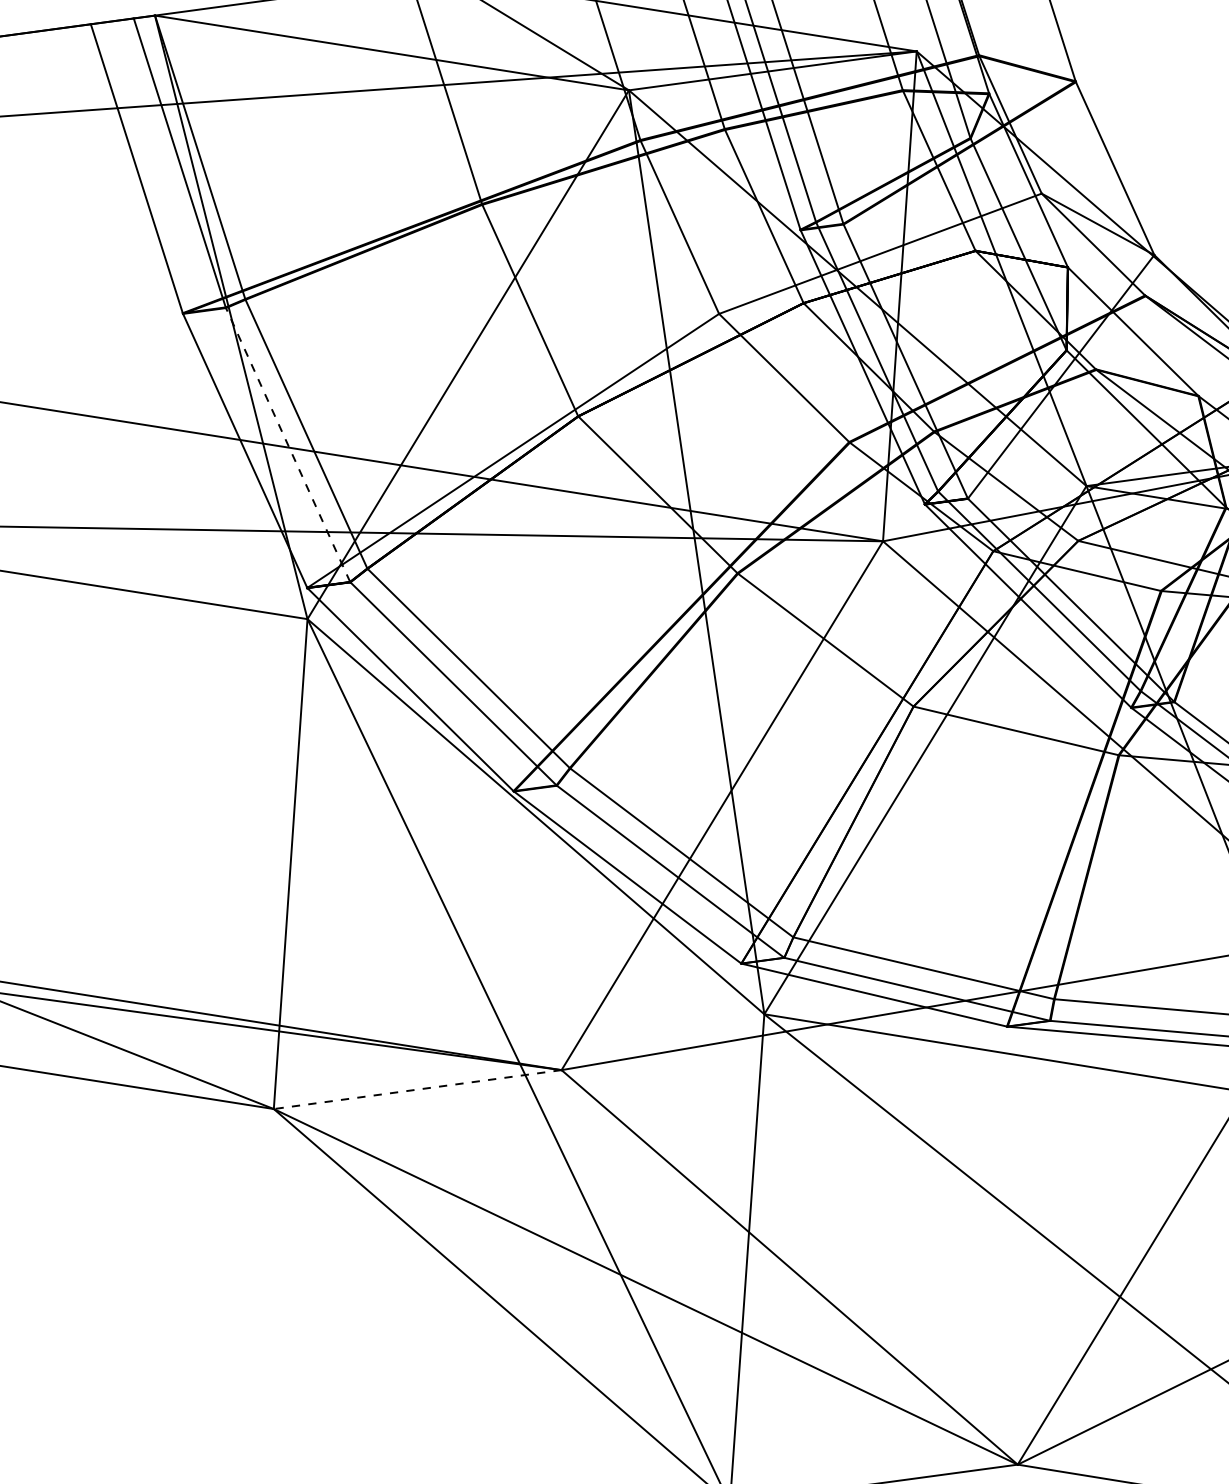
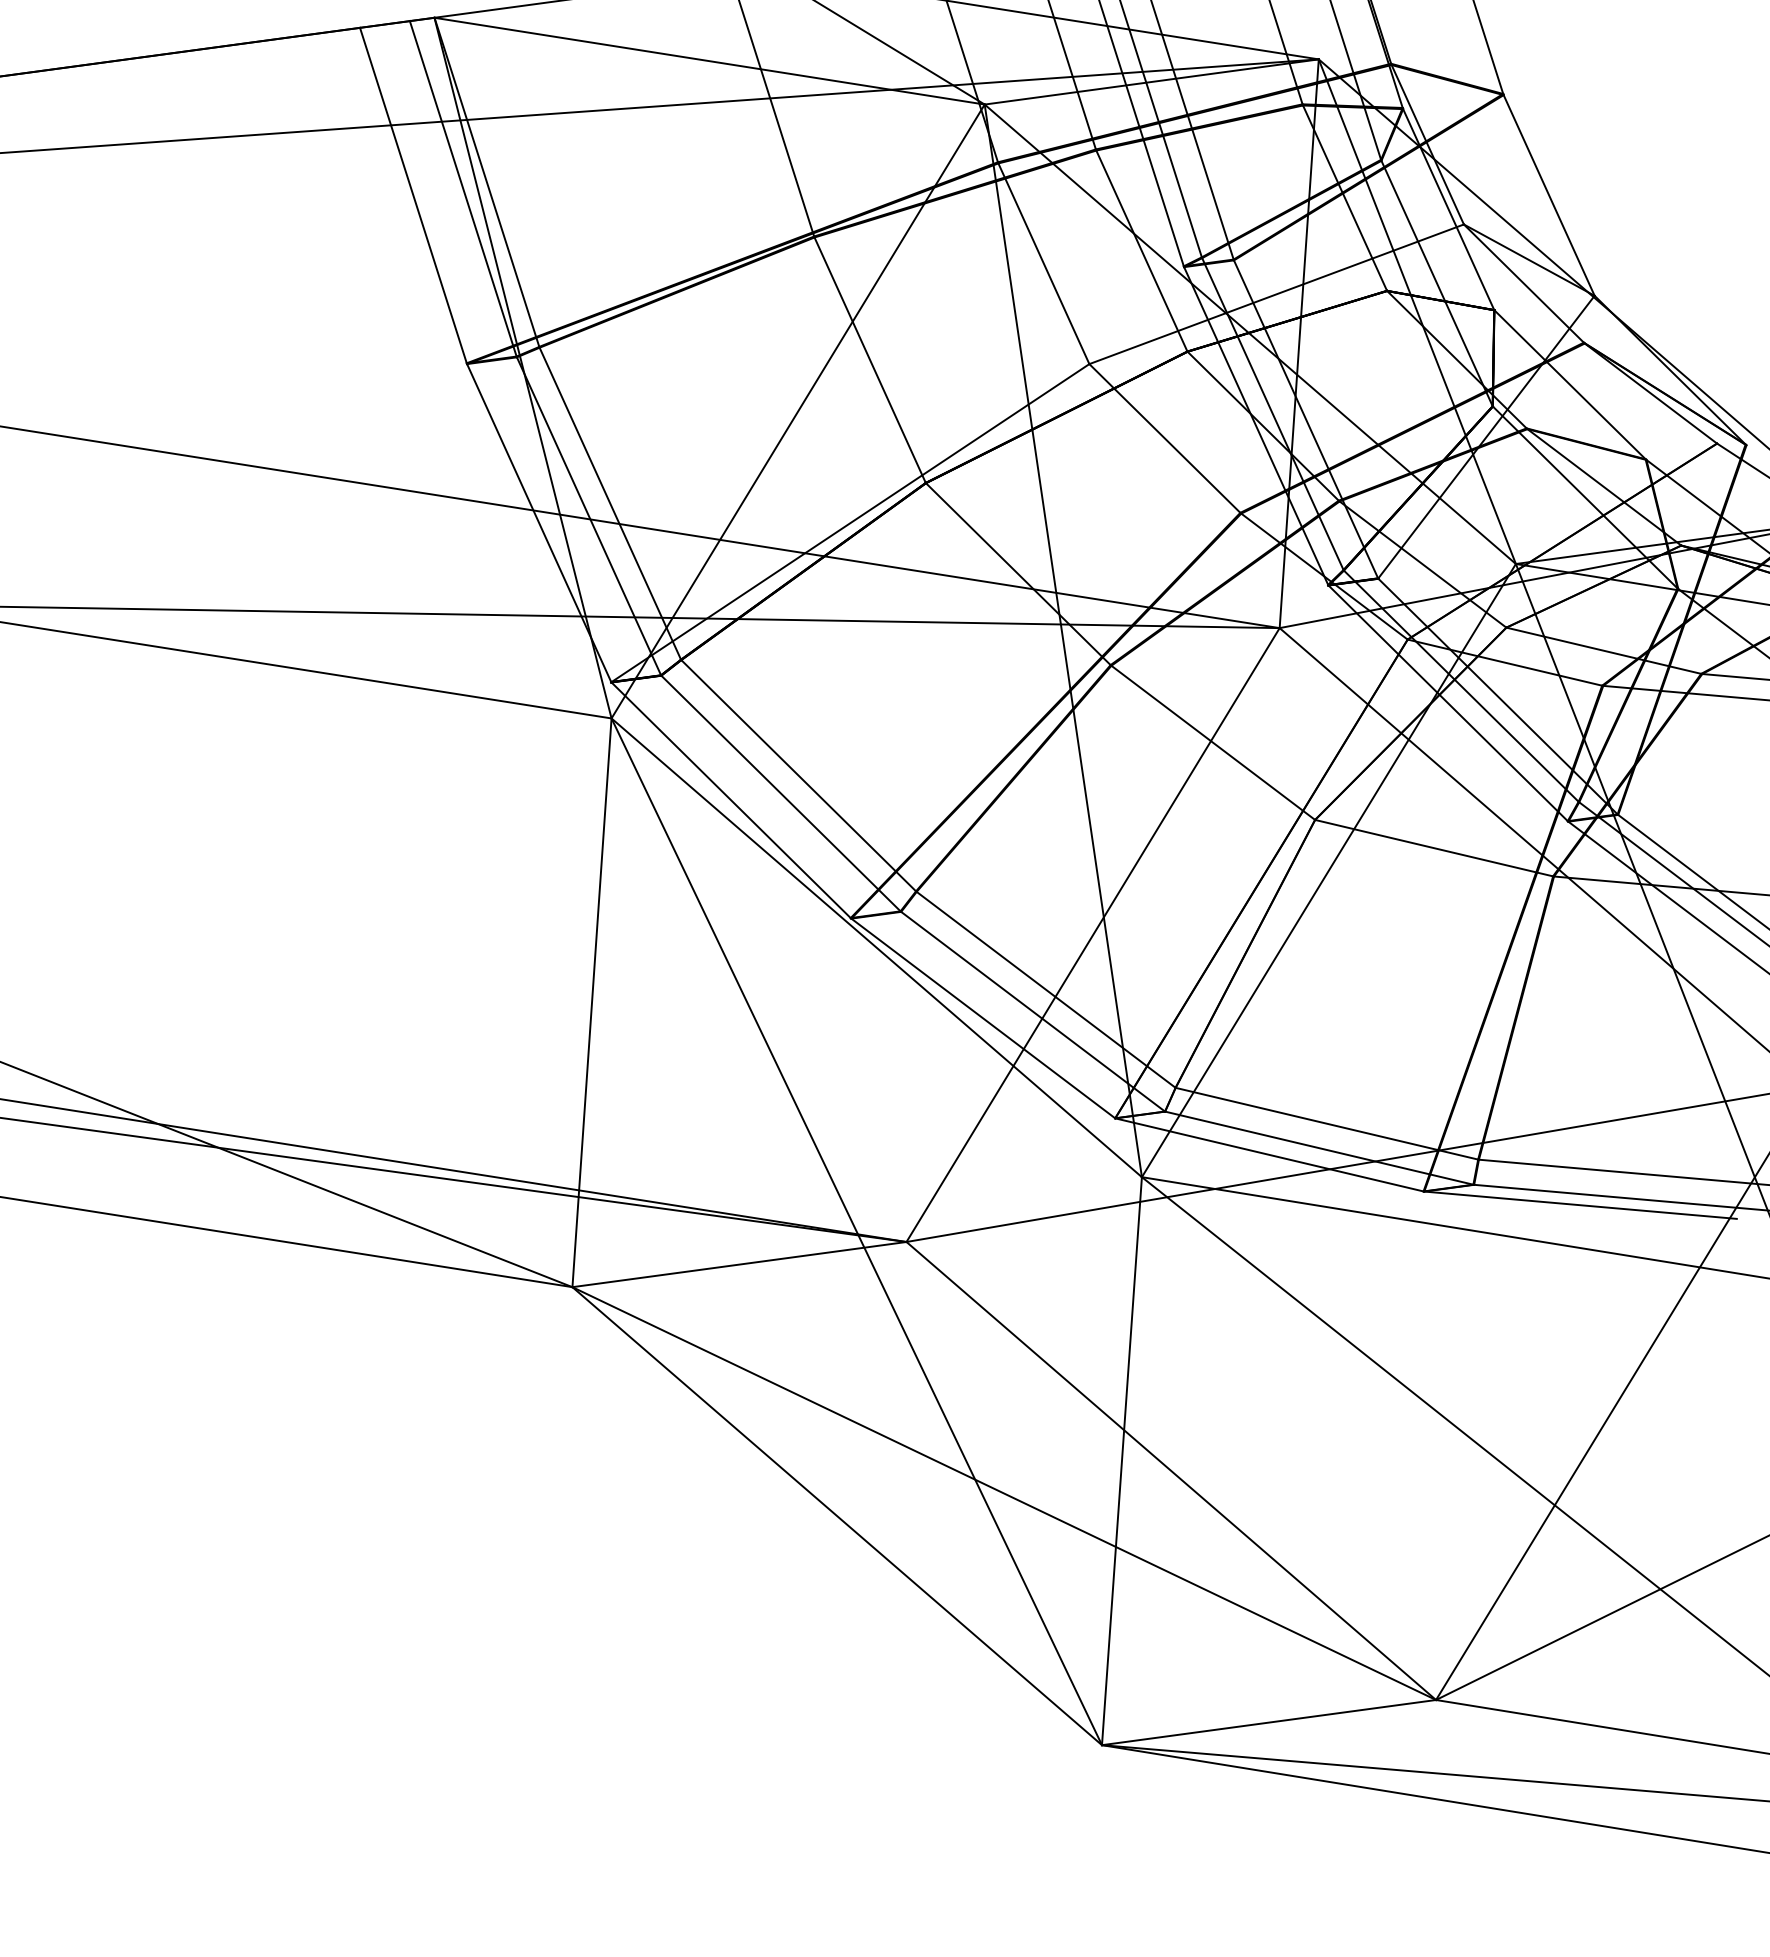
line: (288, 445) -> (589, 516), dashed -> solid
line: (417, 1089) -> (739, 1264), dashed -> solid

